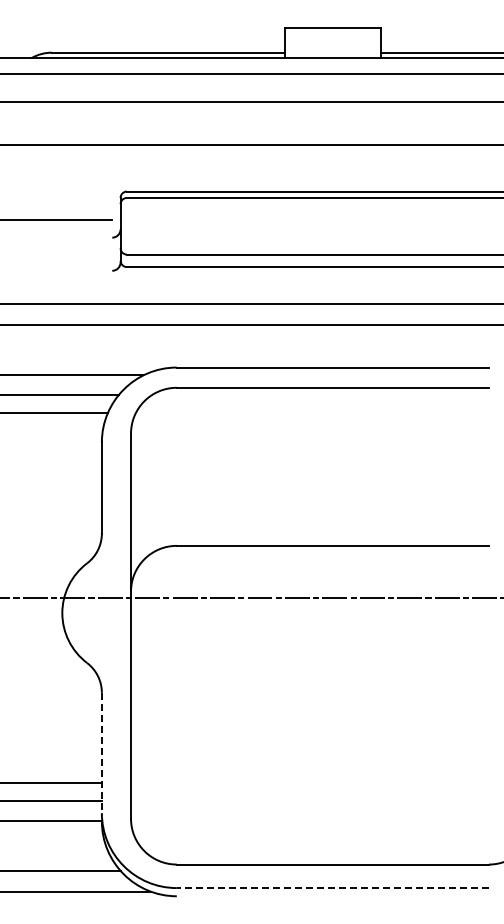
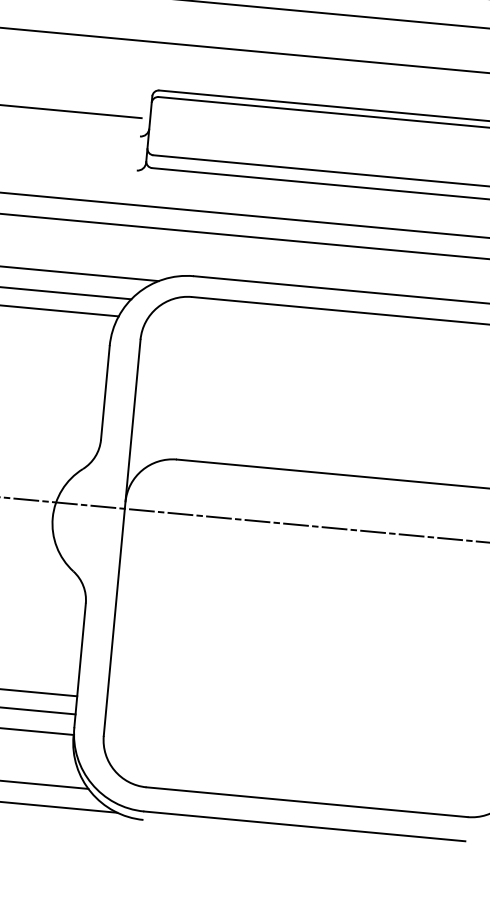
line: (101, 753) -> (79, 665), dashed -> solid
line: (332, 888) -> (304, 826), dashed -> solid

